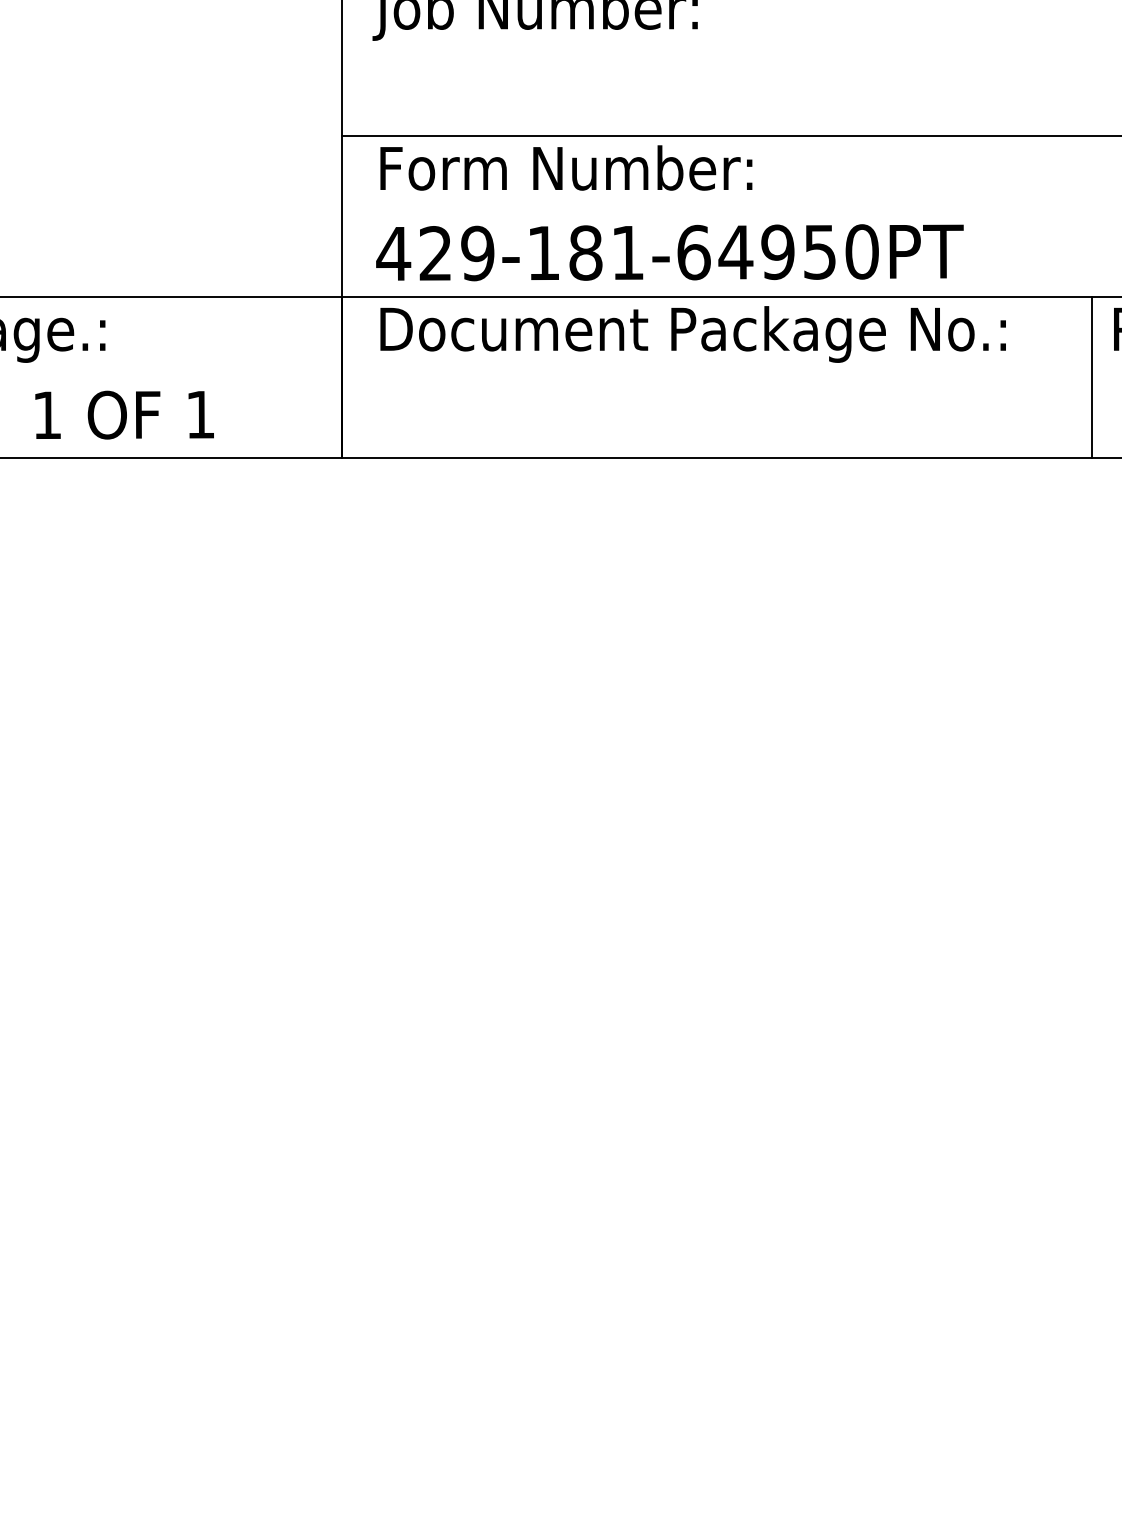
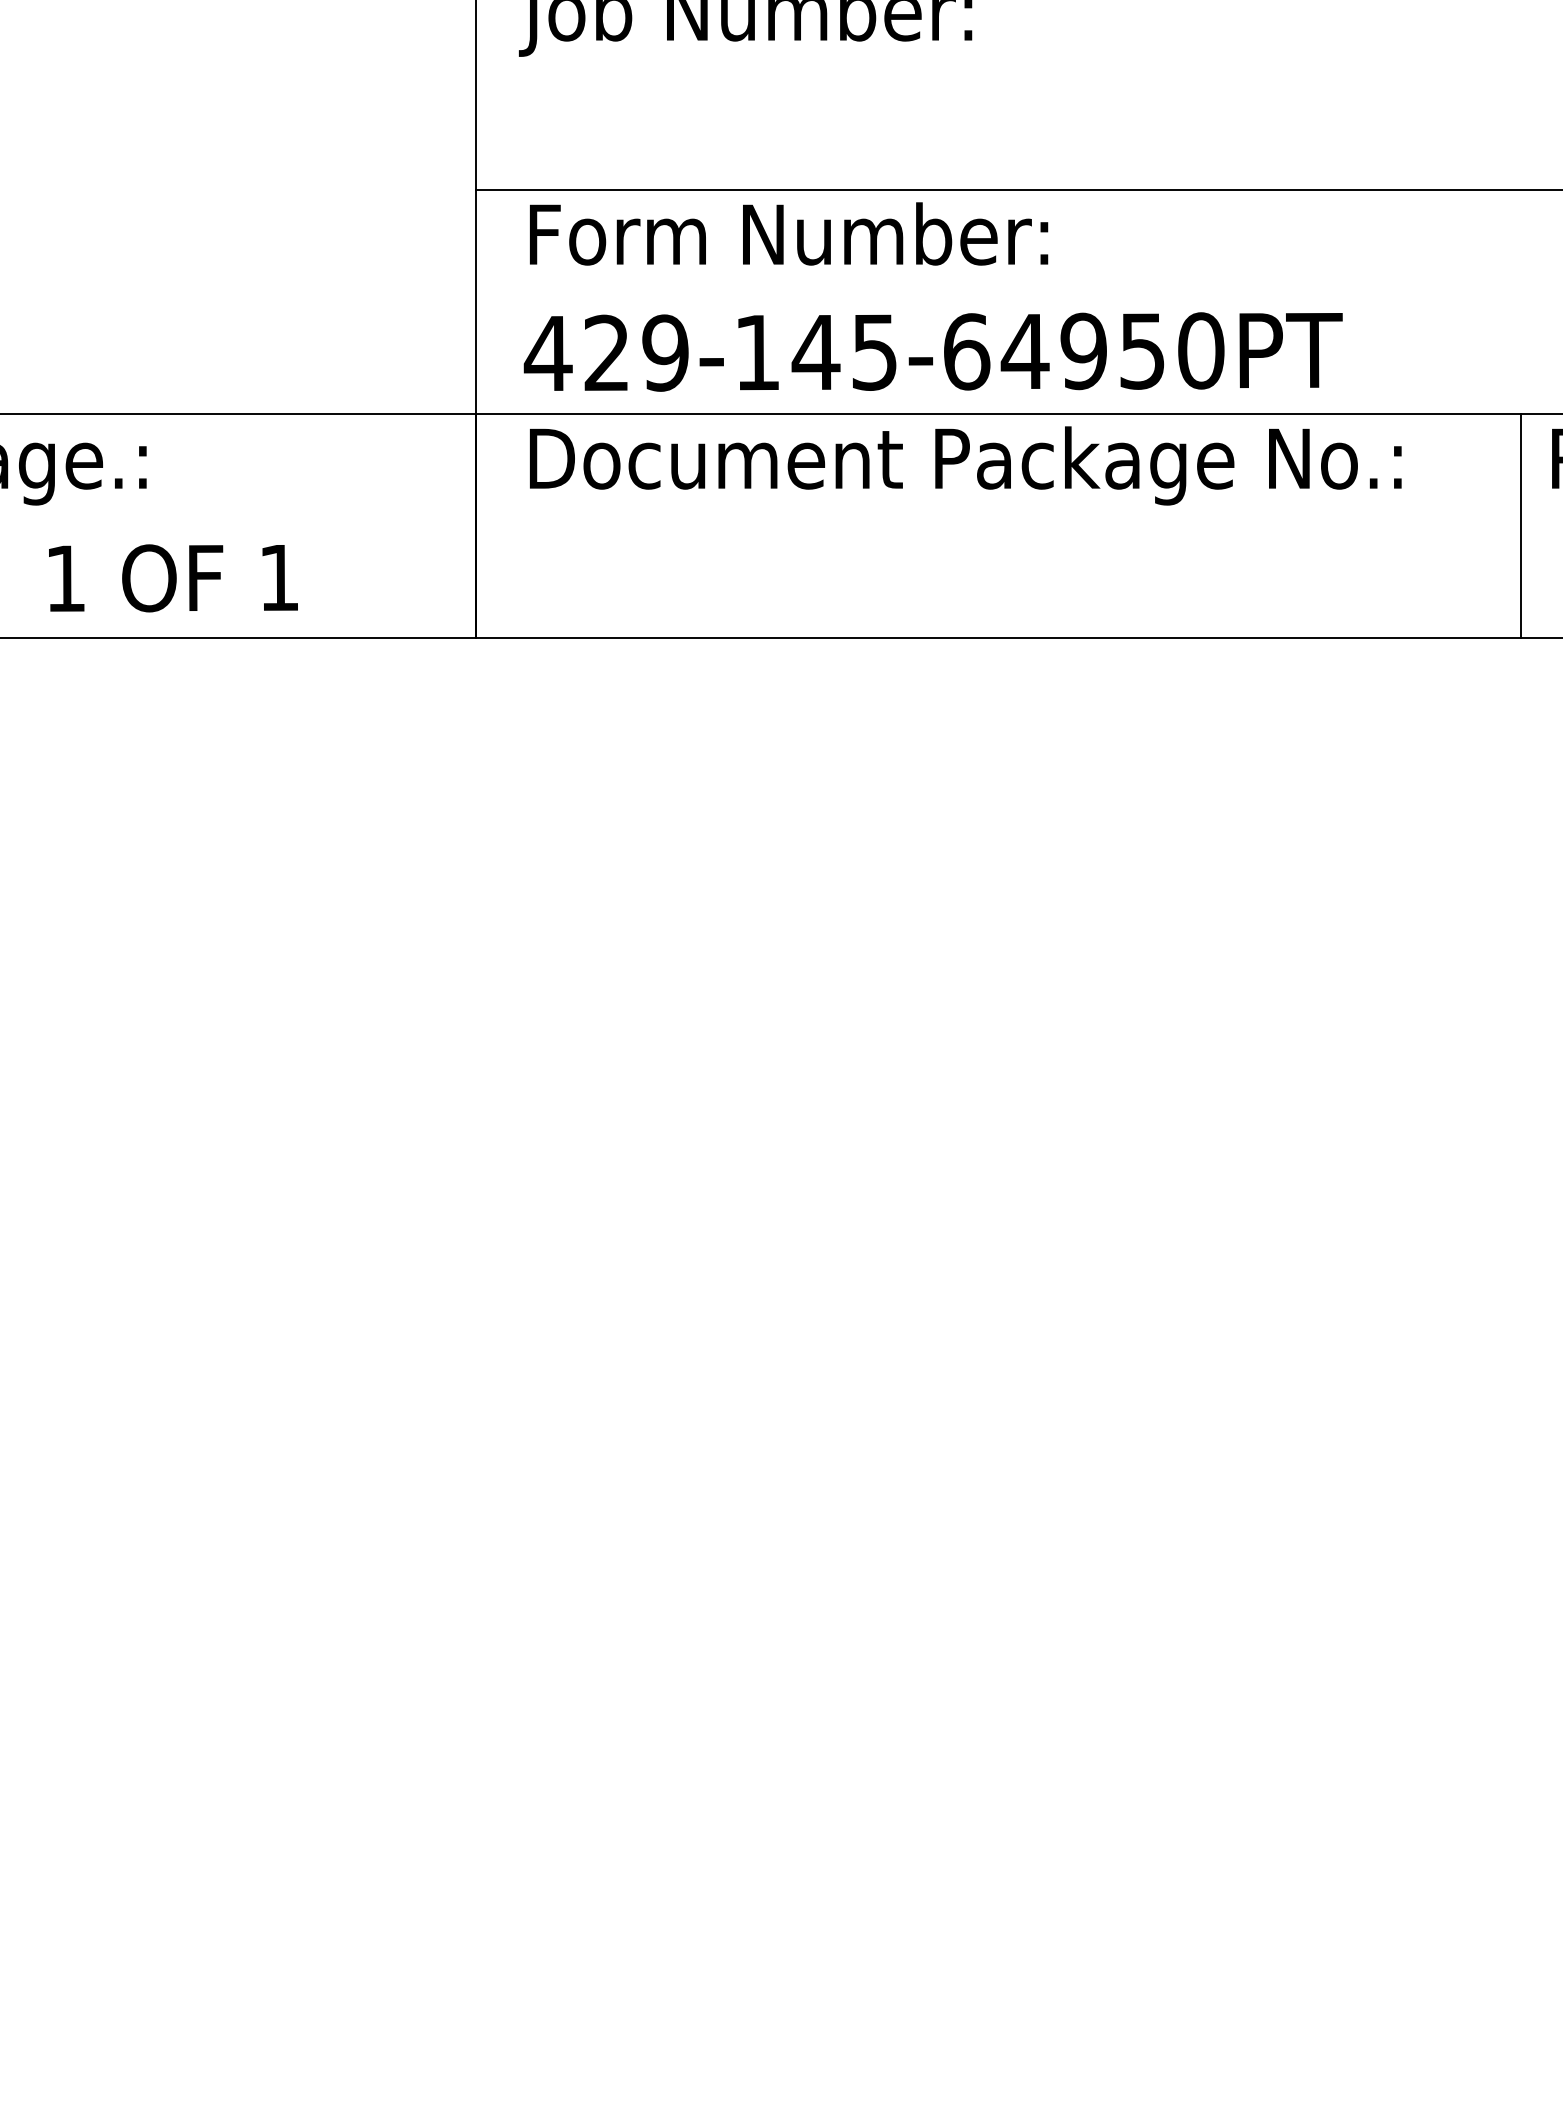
text: (605, 253) -> (843, 352), 429-181-64950PT -> 429-145-64950PT

